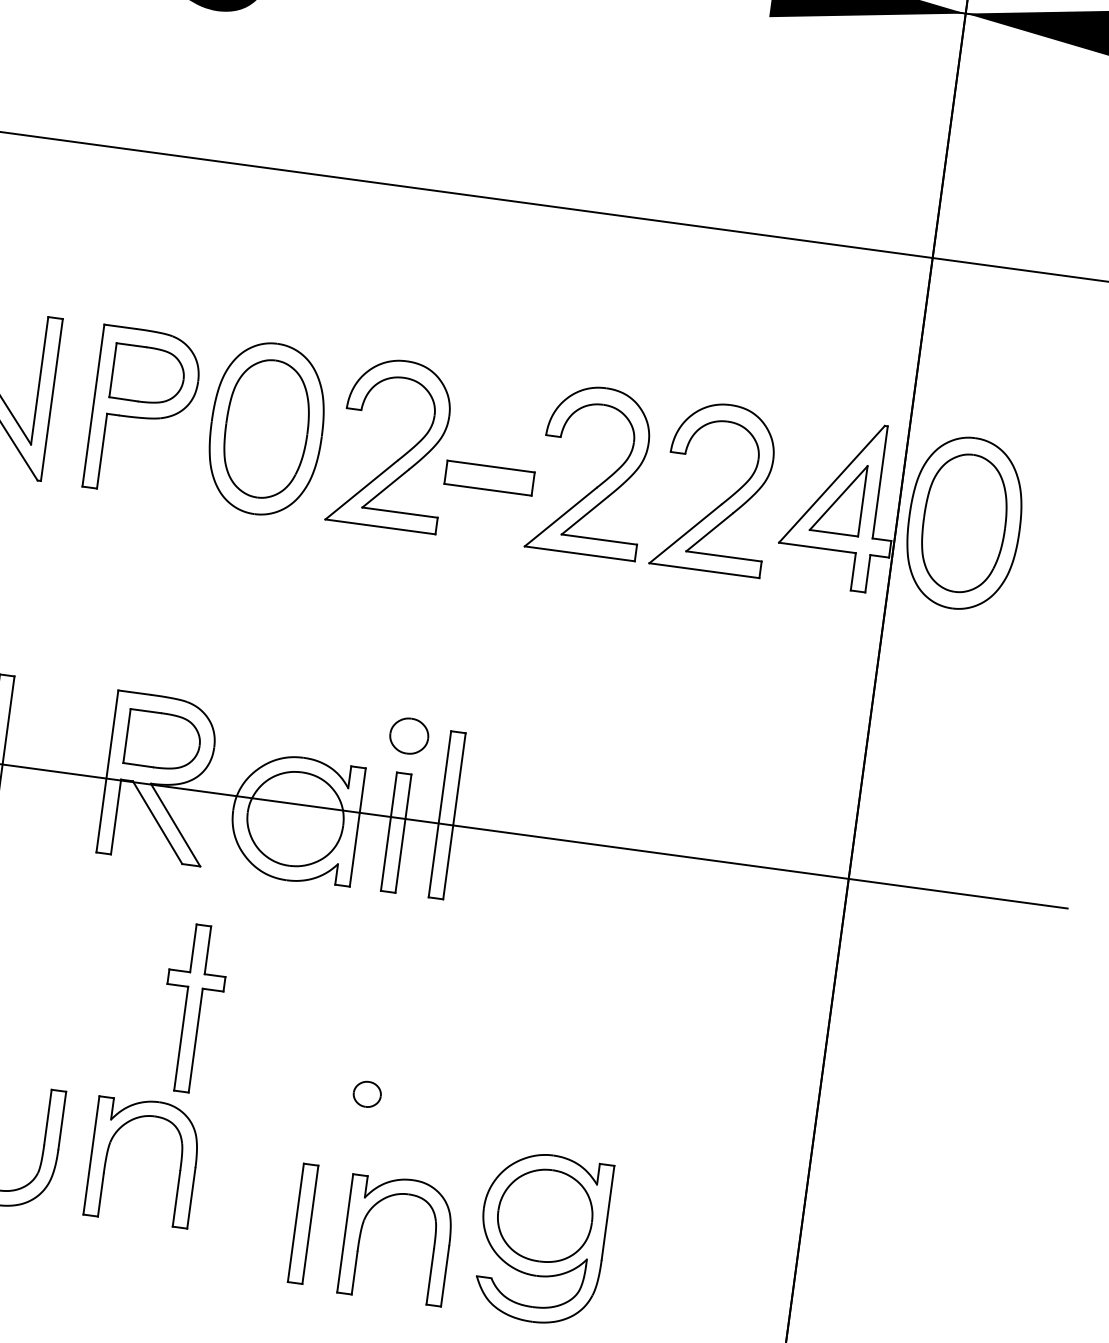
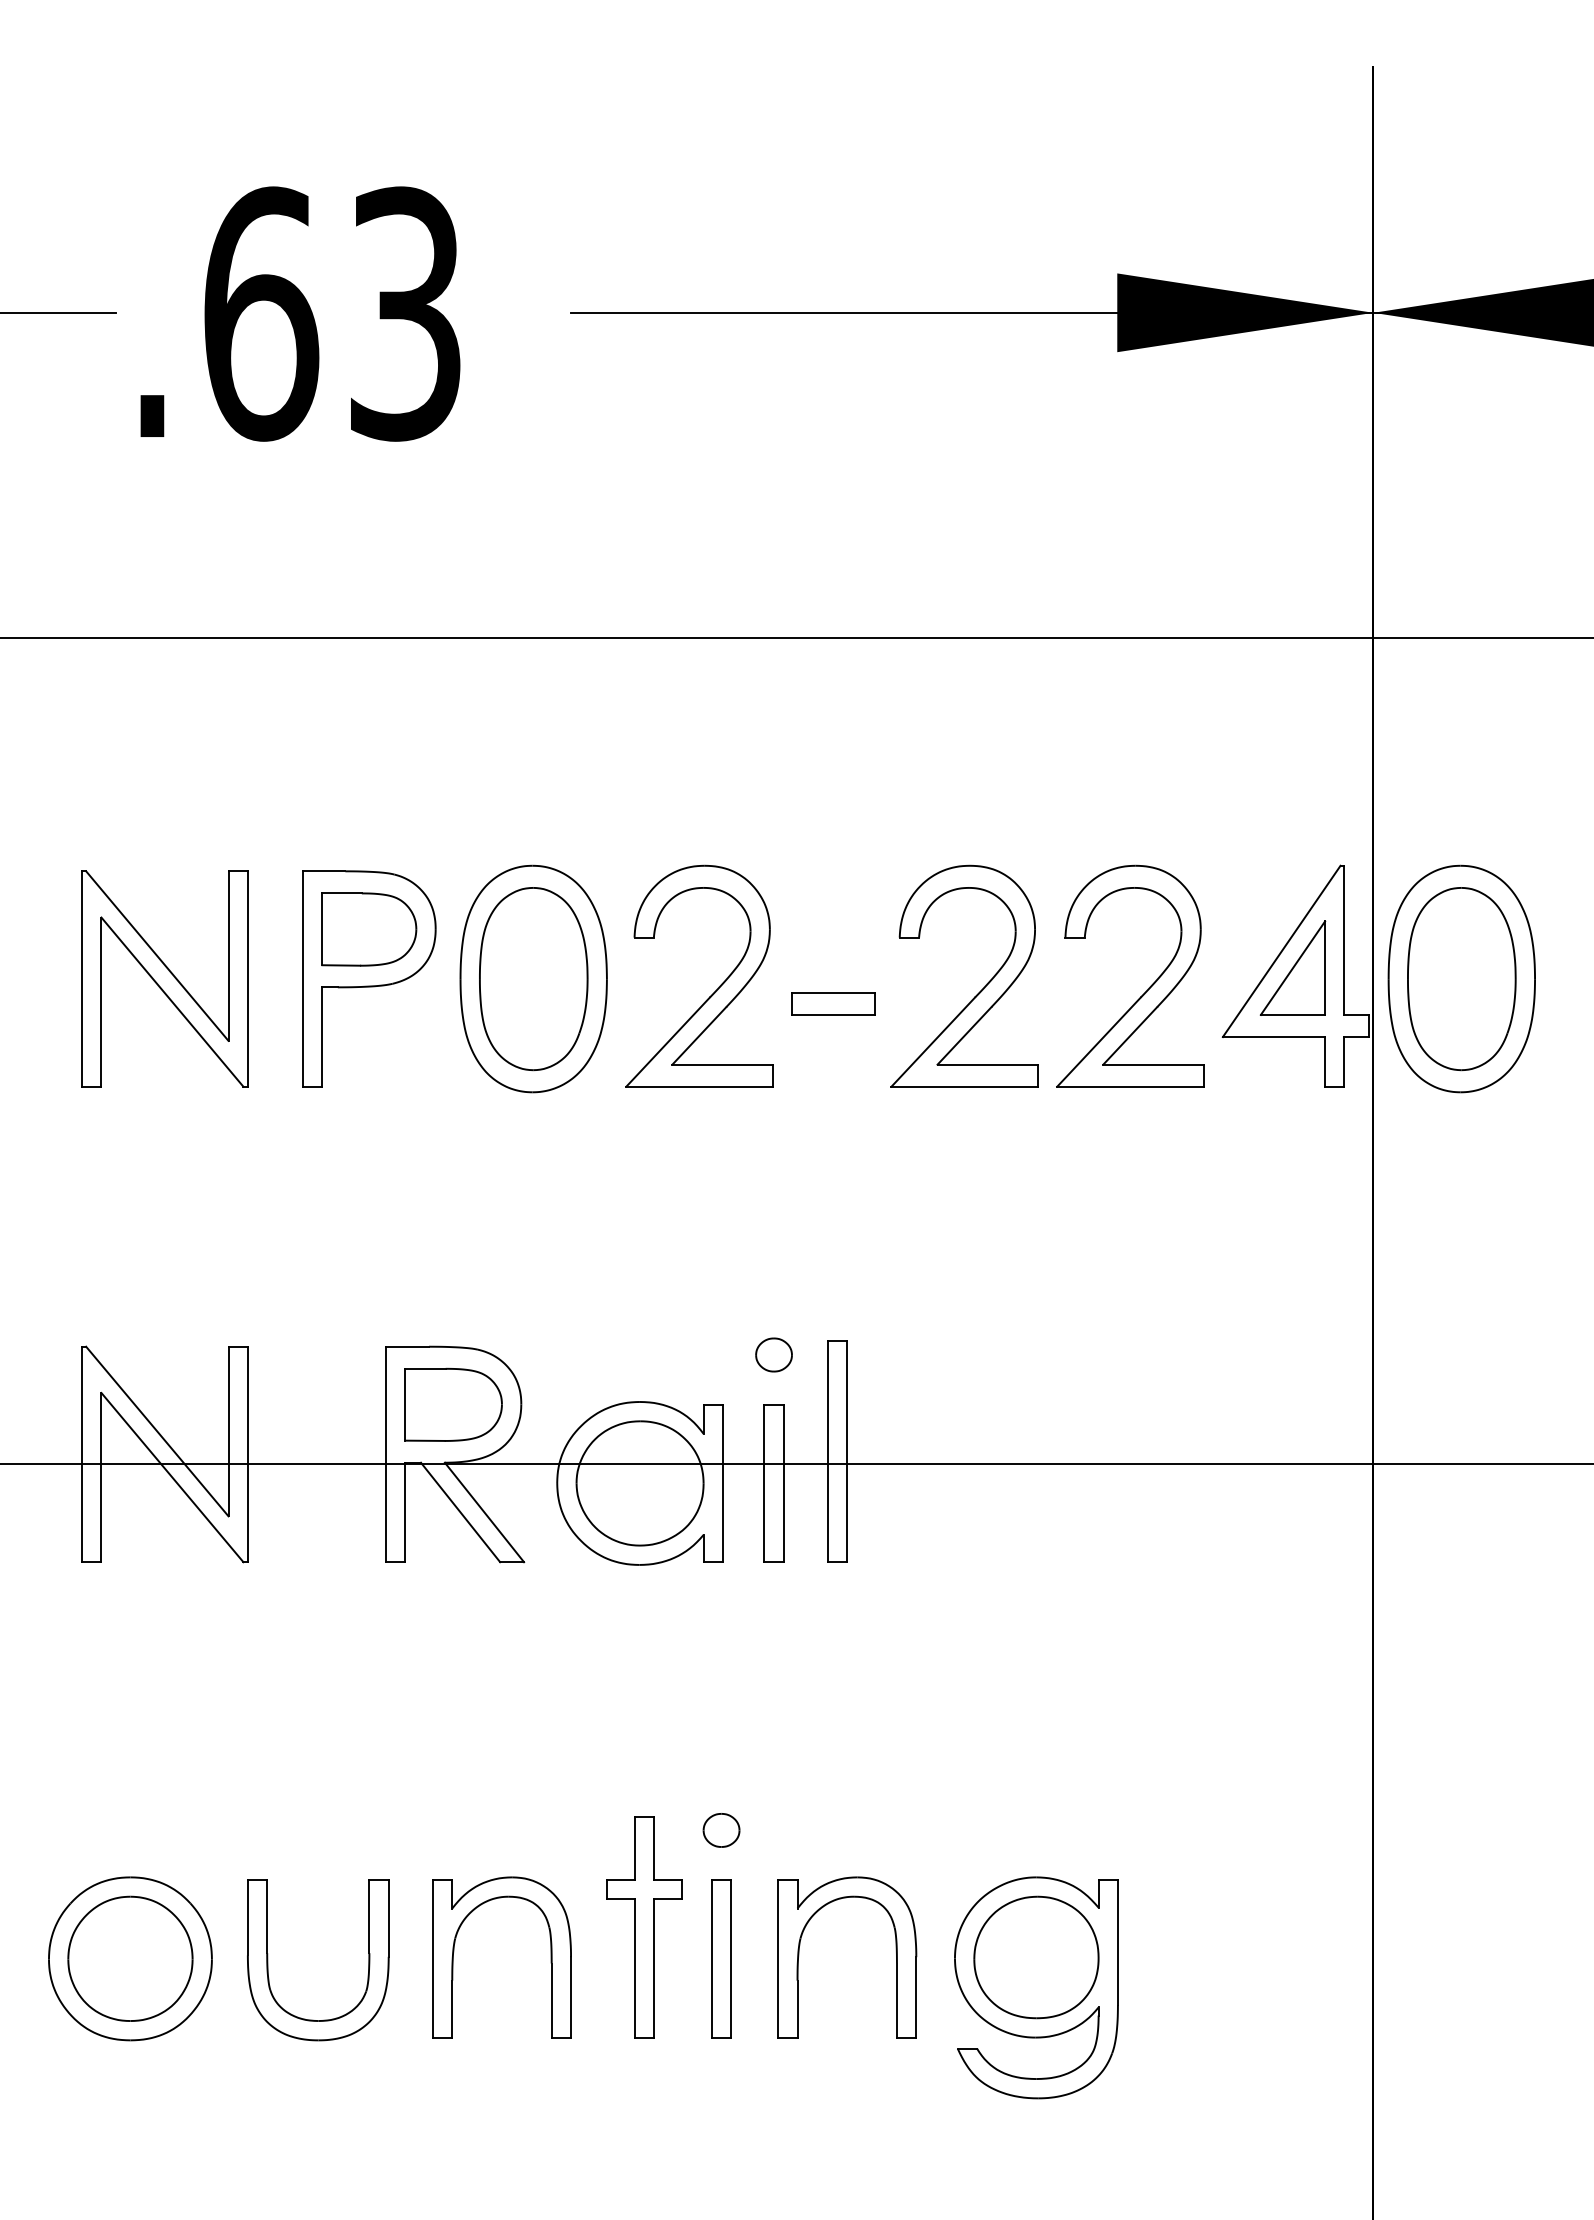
part: (489, 477) -> (833, 1003), size x0.71
part: (408, 735) -> (773, 1354), size x0.71
part: (192, 1008) -> (644, 1927), moved
part: (367, 1094) -> (721, 1830), moved
part: (303, 1223) -> (721, 1958), moved
part: (361, 1233) -> (799, 1956), moved

